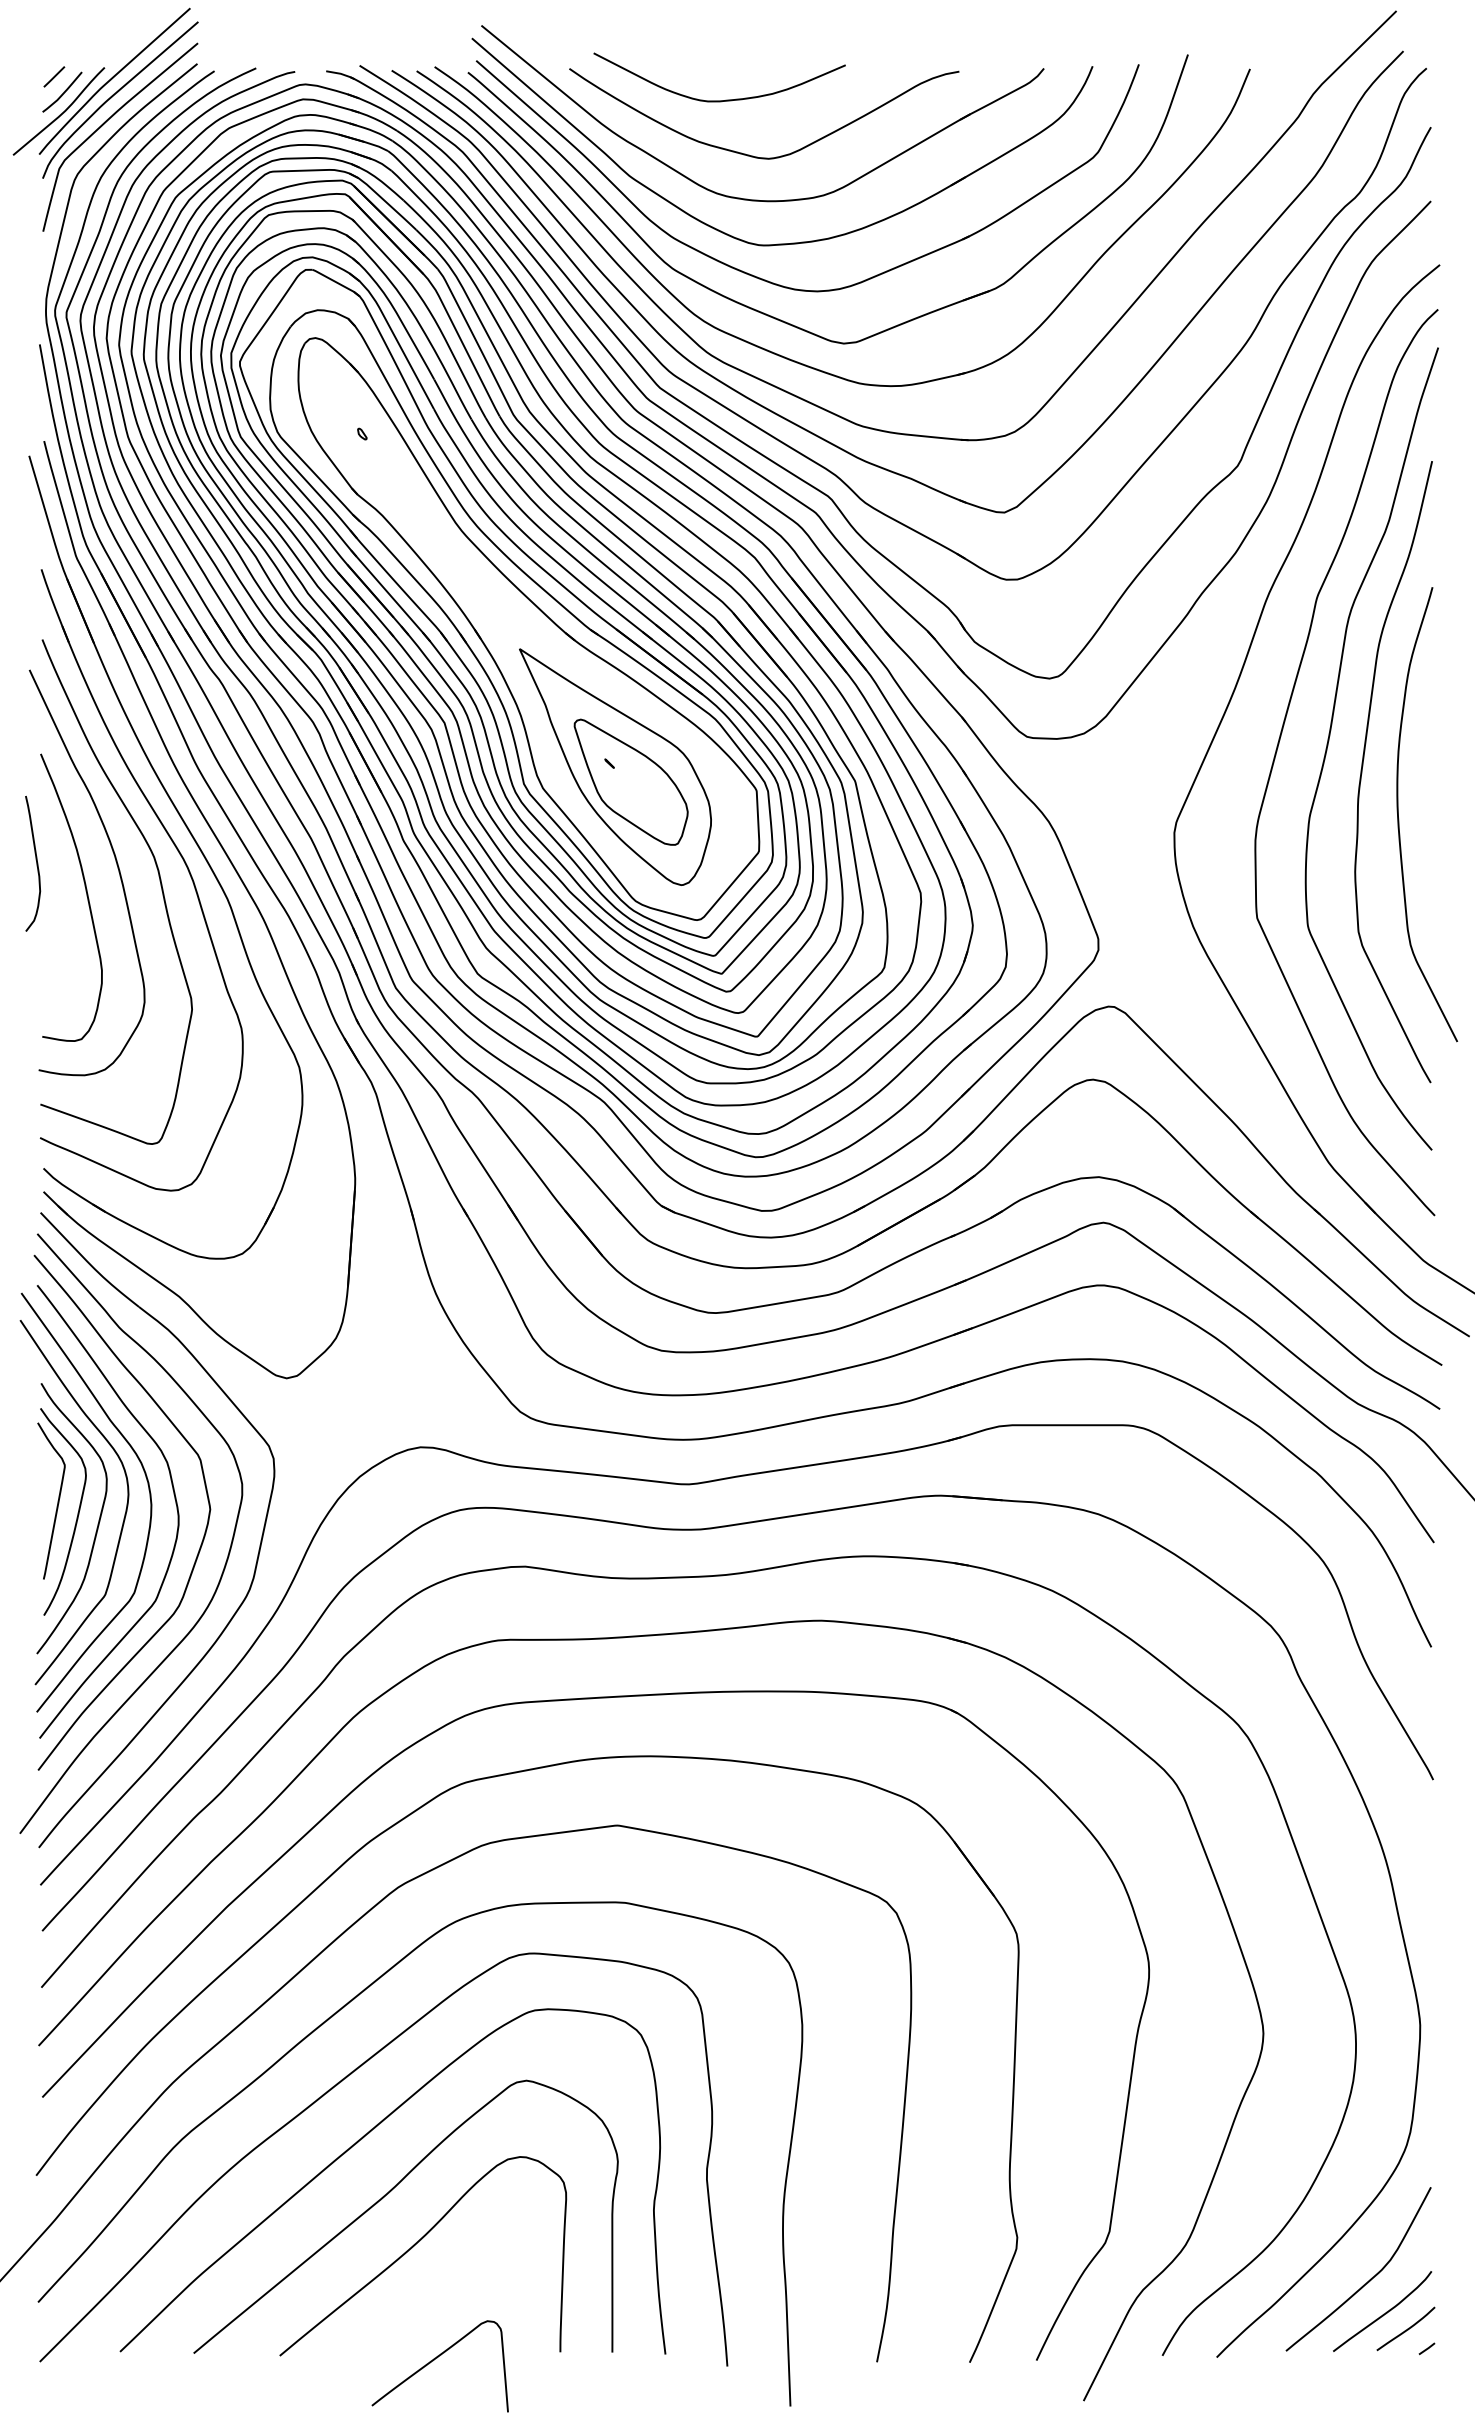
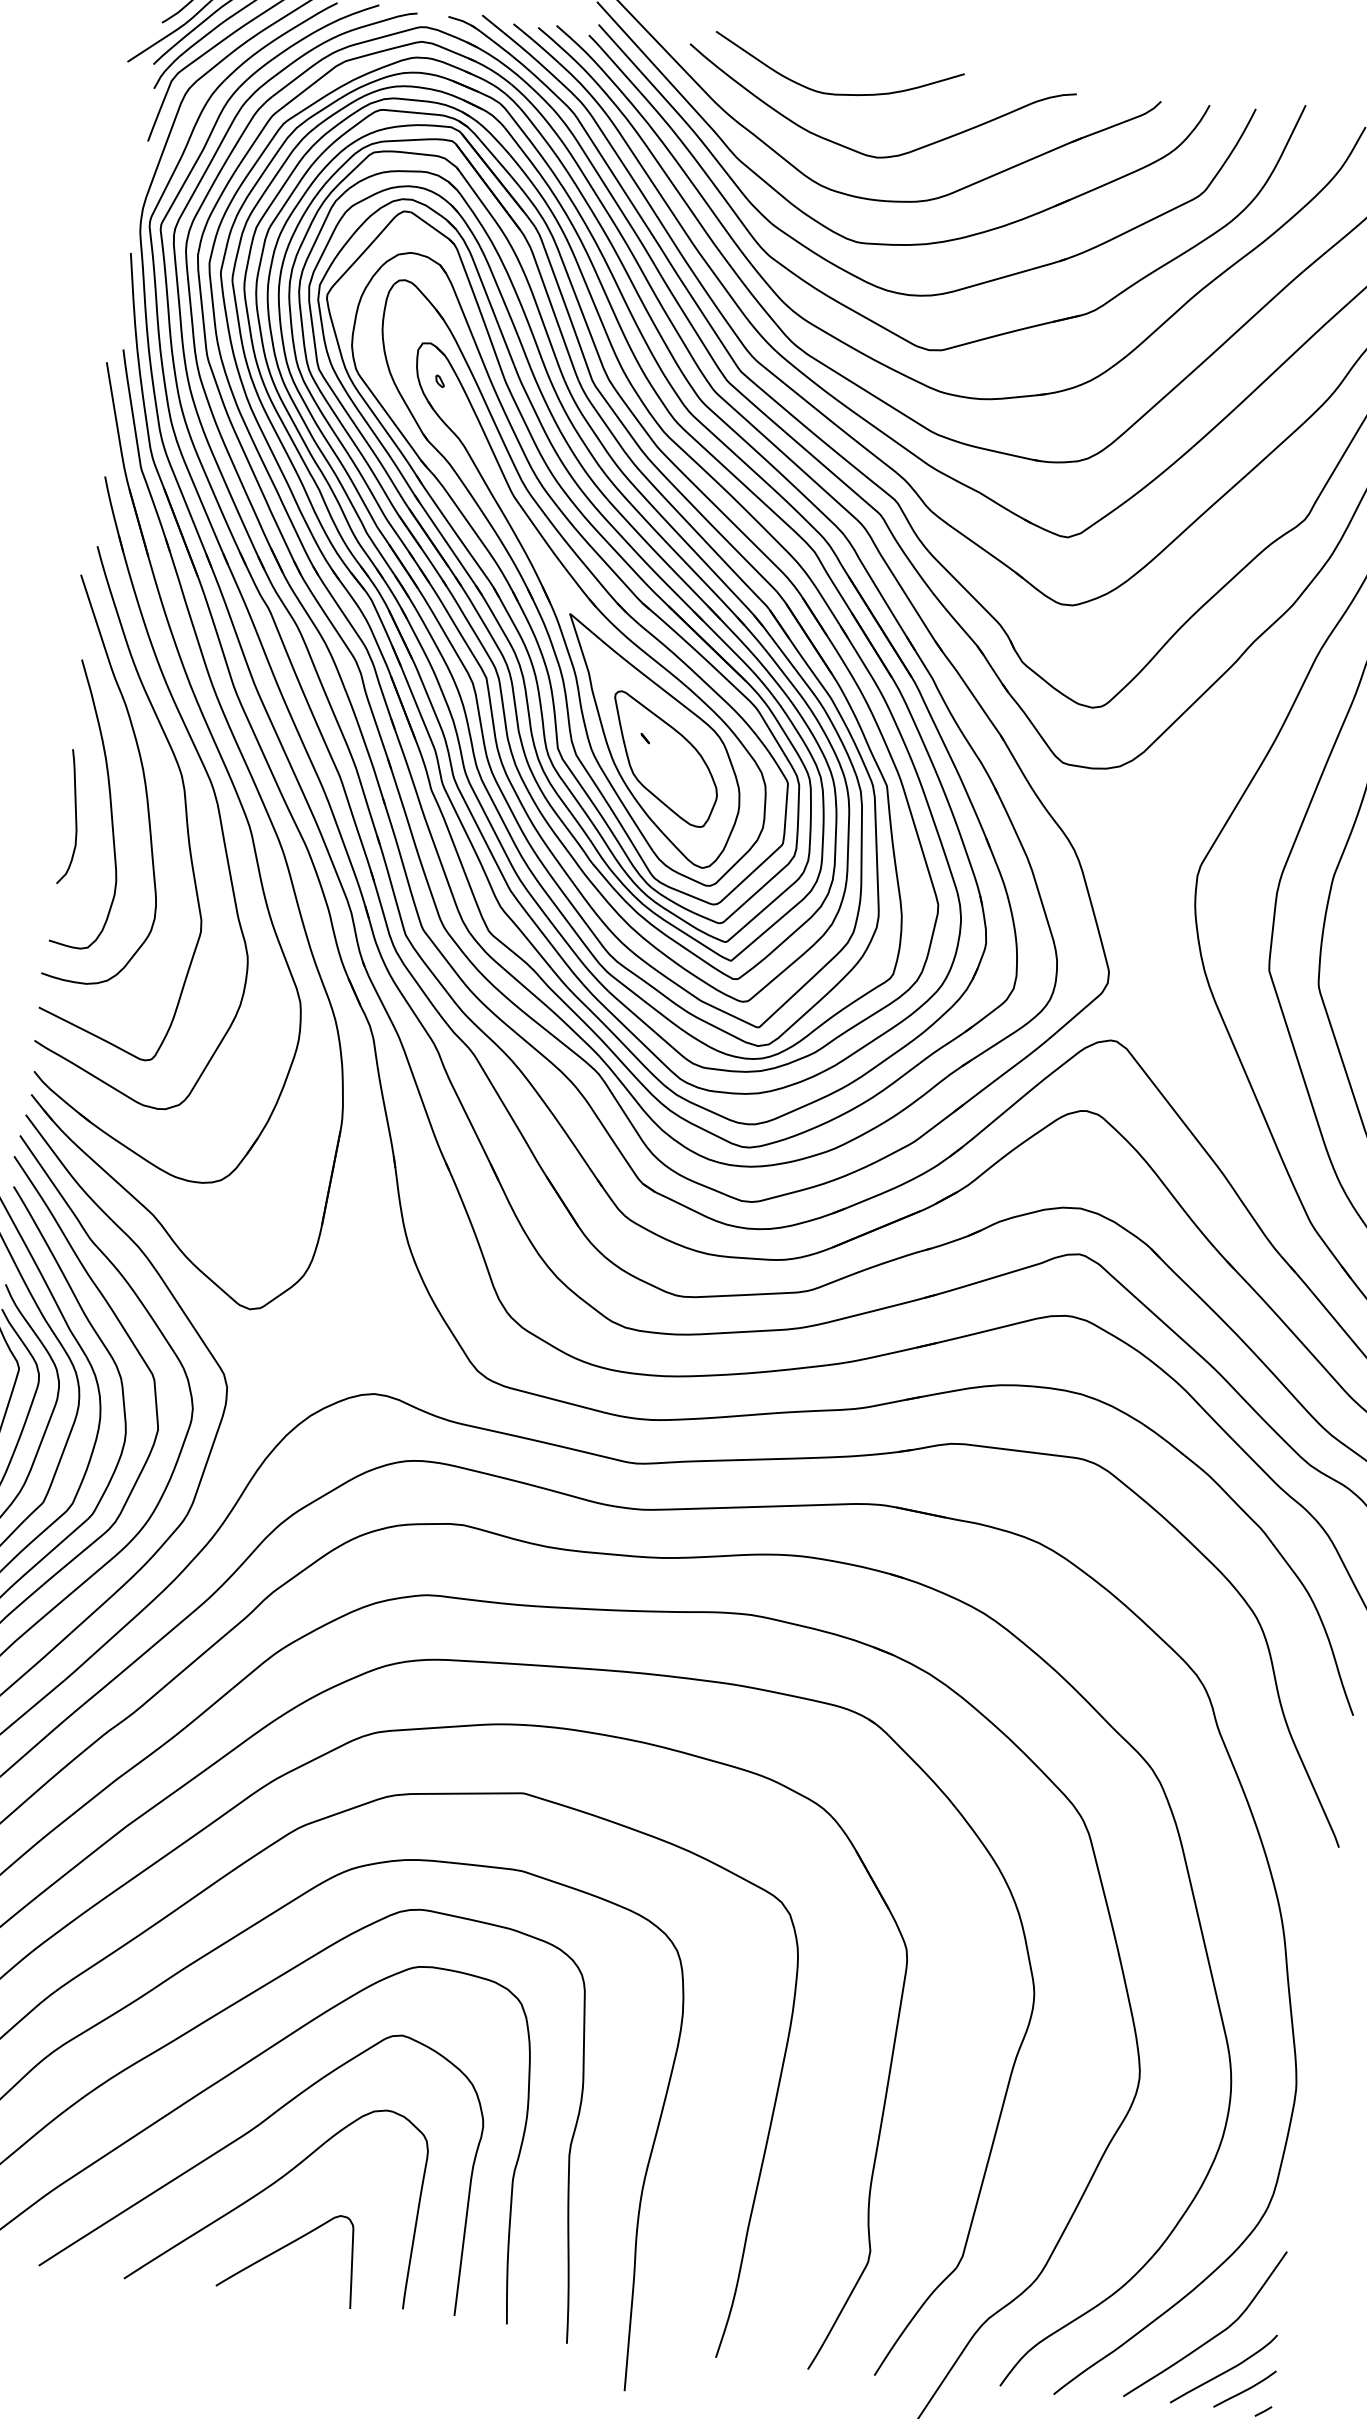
part: (537, 649) -> (587, 616), added
curve: (36, 863) -> (75, 817), moved
curve: (434, 2360) -> (283, 2248), moved

